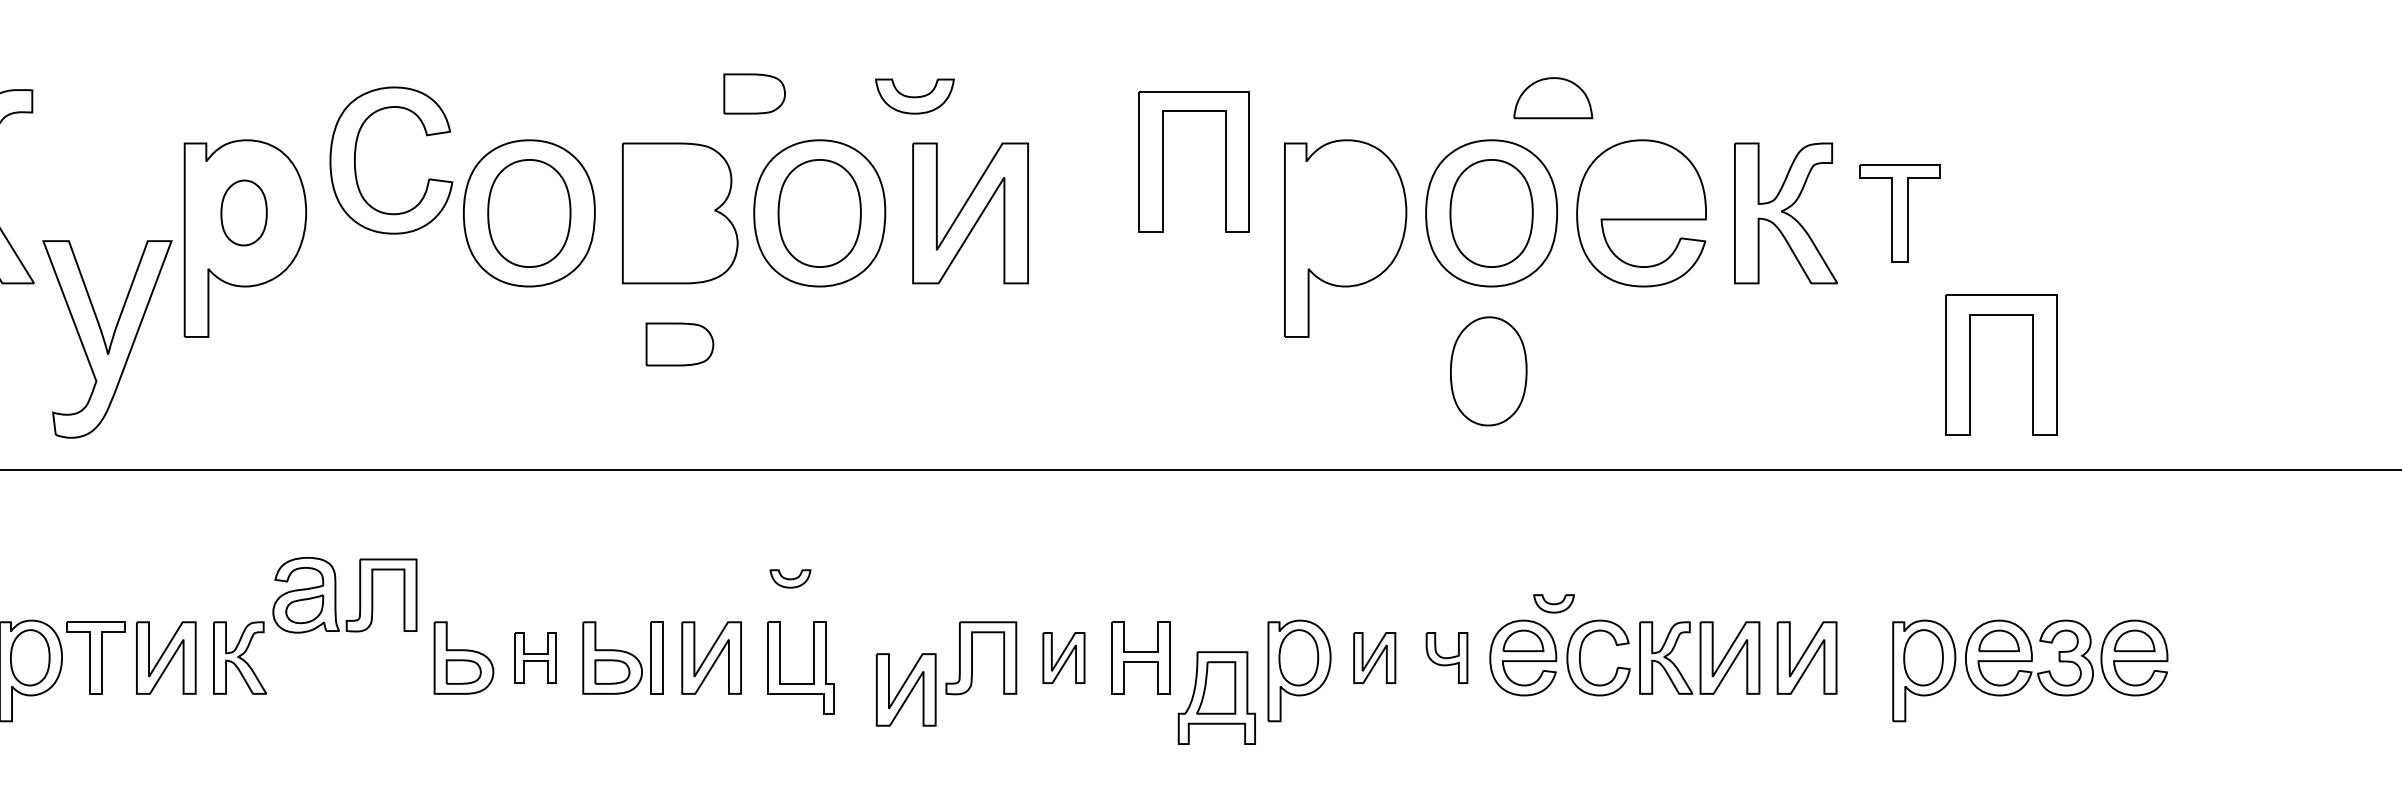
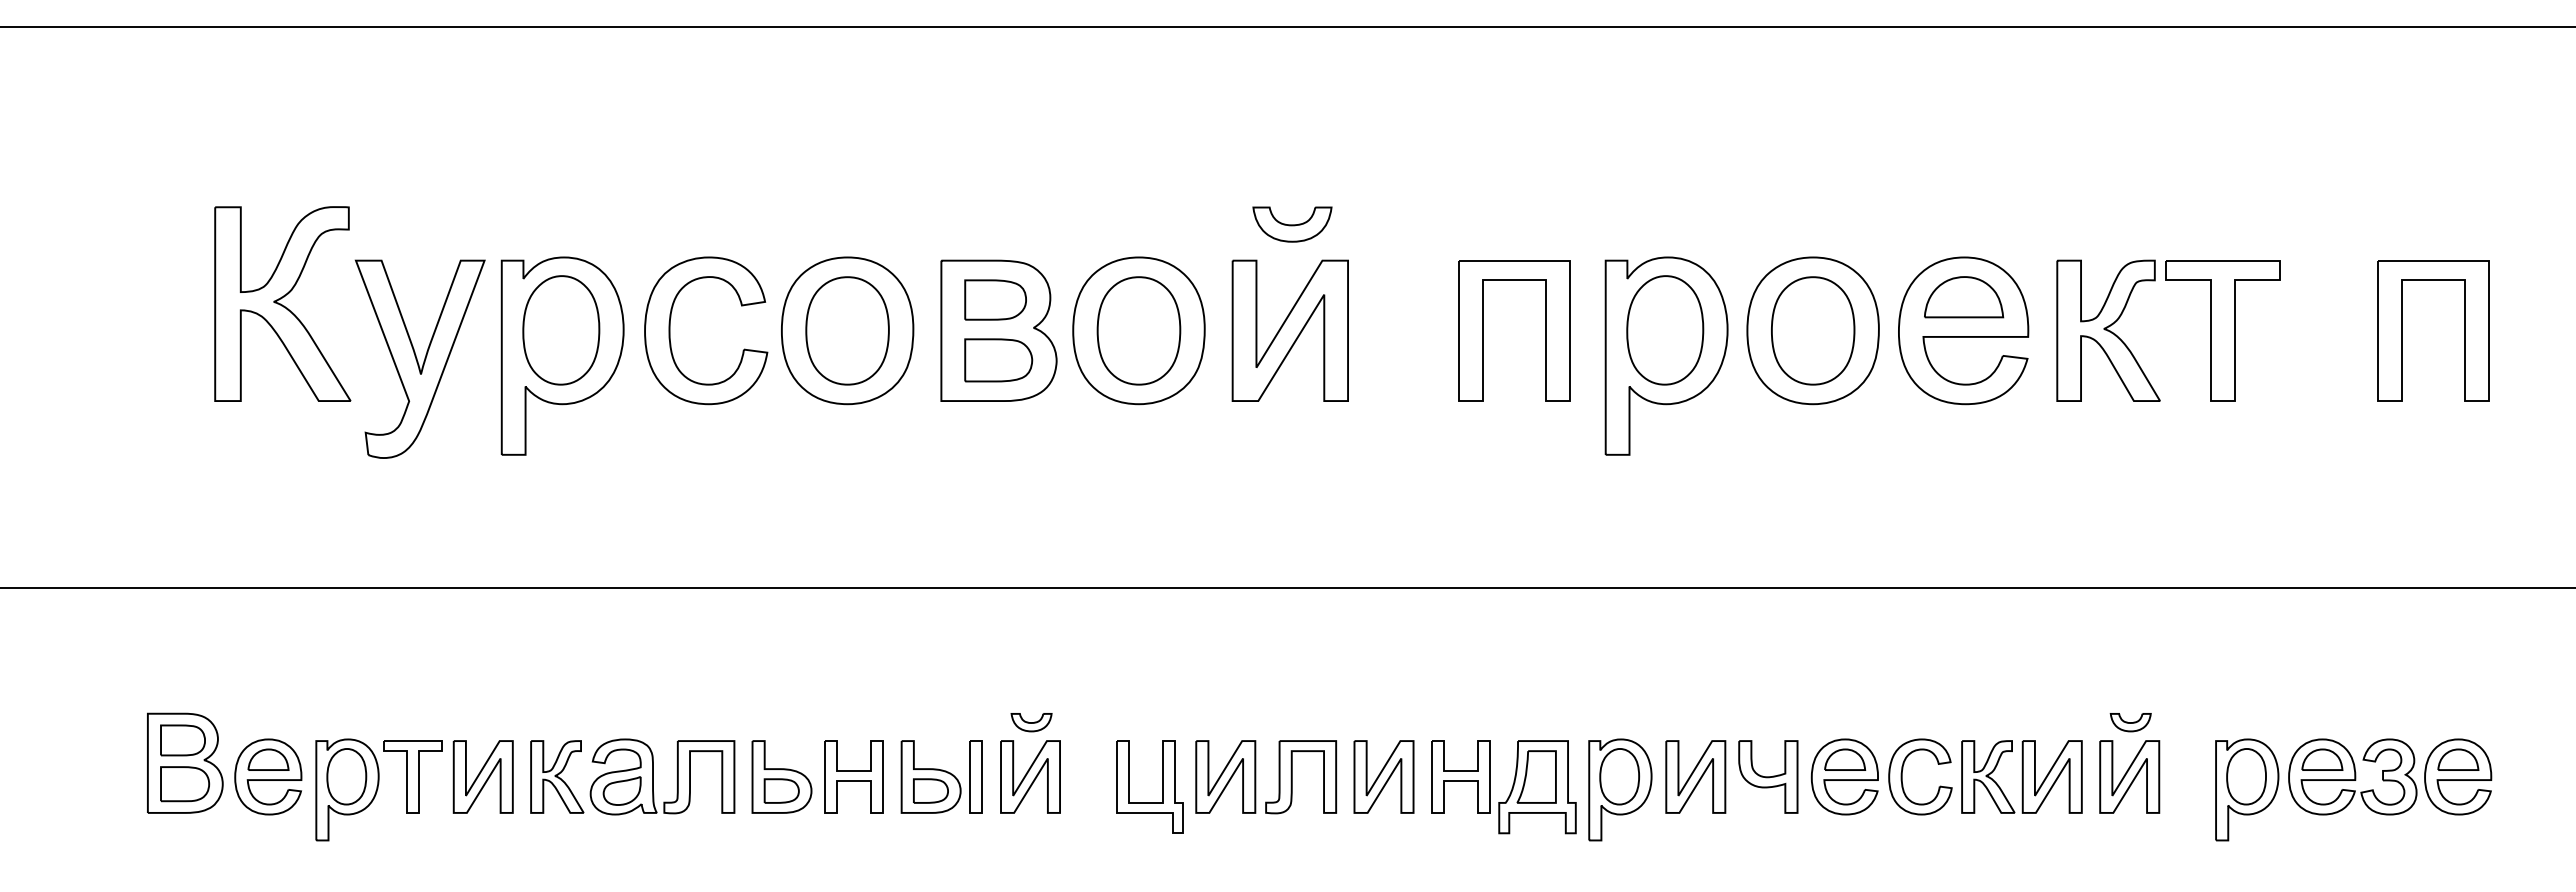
part: (754, 93) -> (995, 299), moved
part: (914, 96) -> (1292, 224), moved
part: (1553, 98) -> (1964, 297), moved
part: (355, 160) -> (670, 330), moved
part: (1163, 161) -> (1483, 330), moved
part: (244, 213) -> (561, 330), size x1.67
part: (1899, 213) -> (2222, 330), size x1.43
part: (106, 338) -> (419, 358), moved
part: (679, 344) -> (998, 360), moved
part: (1970, 364) -> (2402, 330), moved
part: (1488, 371) -> (1665, 330), moved
part: (790, 578) -> (1031, 722), moved
part: (335, 594) -> (653, 776), moved
part: (1553, 603) -> (2130, 722), moved
part: (535, 657) -> (853, 776), size x1.43
part: (1063, 657) -> (1383, 776), size x1.43
part: (1374, 657) -> (1695, 776), size x1.43
part: (1447, 657) -> (1768, 776), size x1.43
part: (813, 667) -> (1162, 786), moved
part: (905, 689) -> (1225, 776), moved
part: (1216, 698) -> (1537, 787), moved

